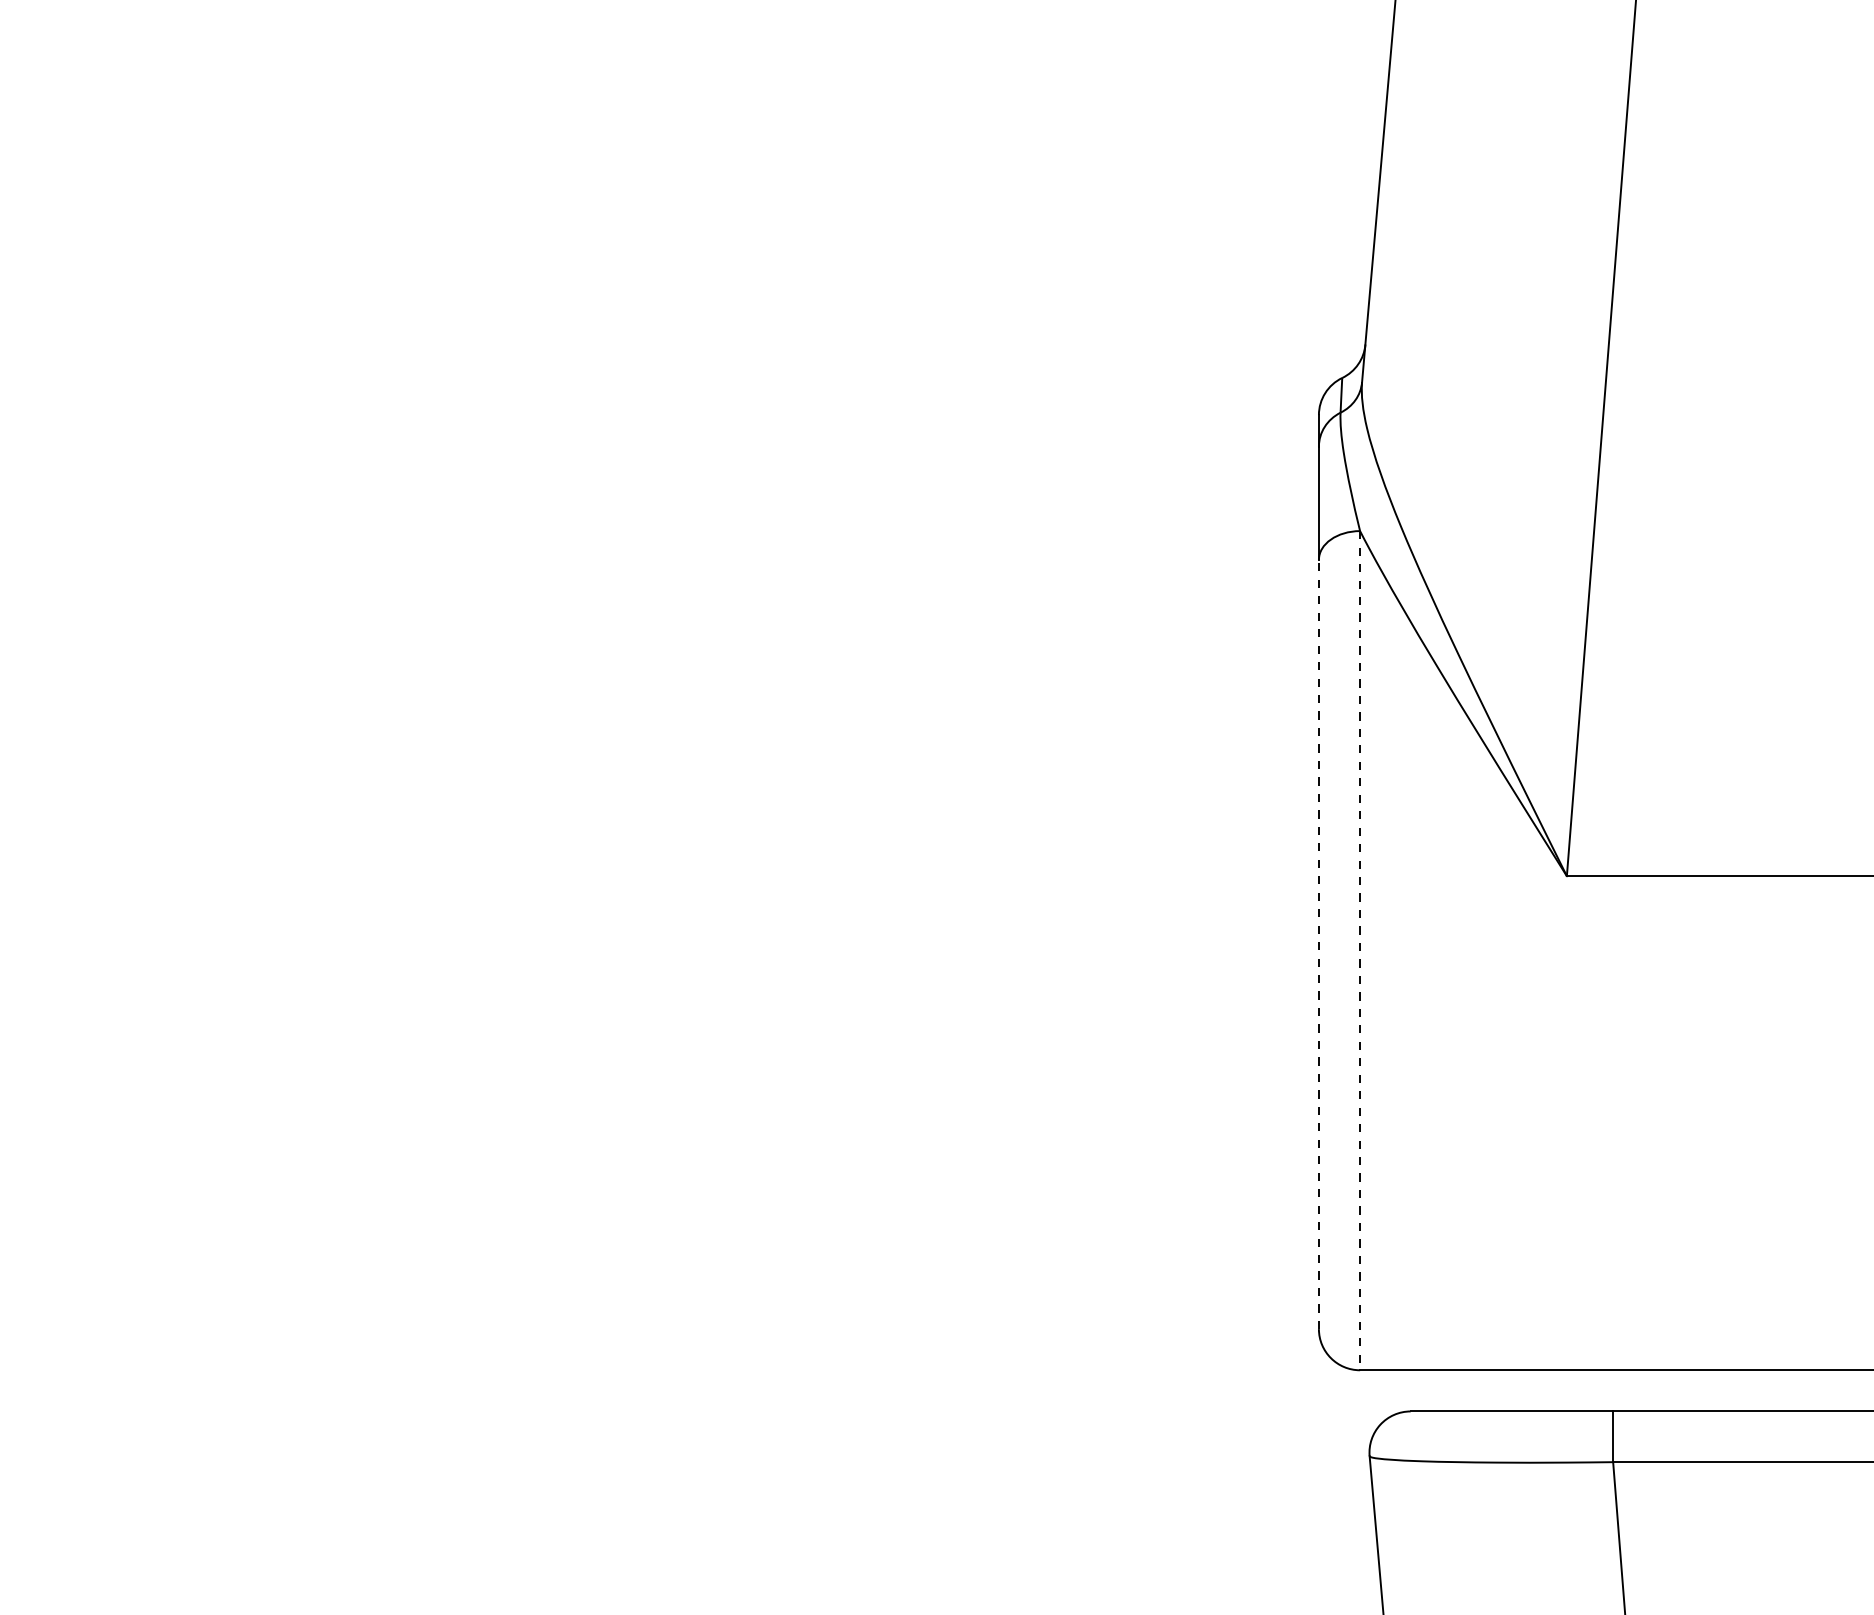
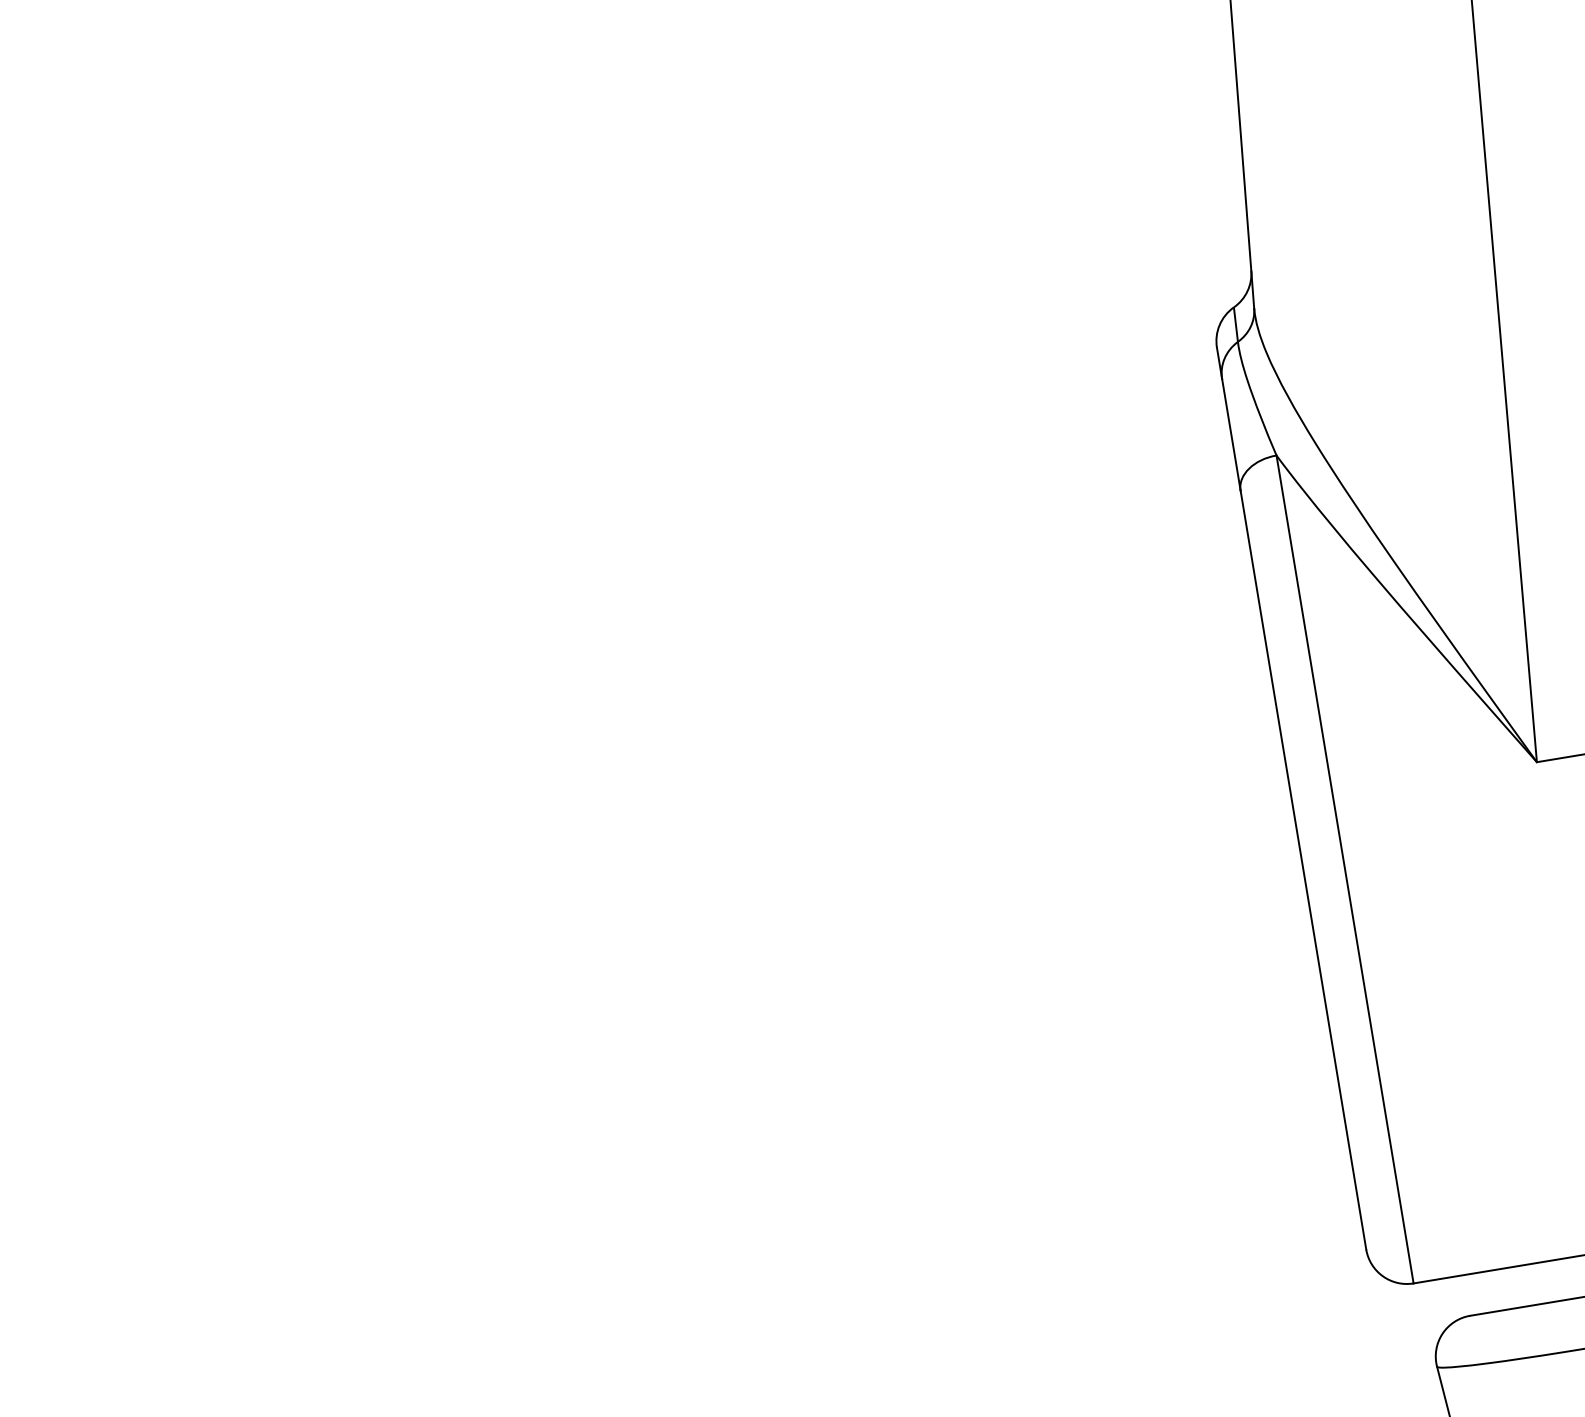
line: (1318, 944) -> (1303, 870), dashed -> solid
line: (1360, 950) -> (1345, 869), dashed -> solid

